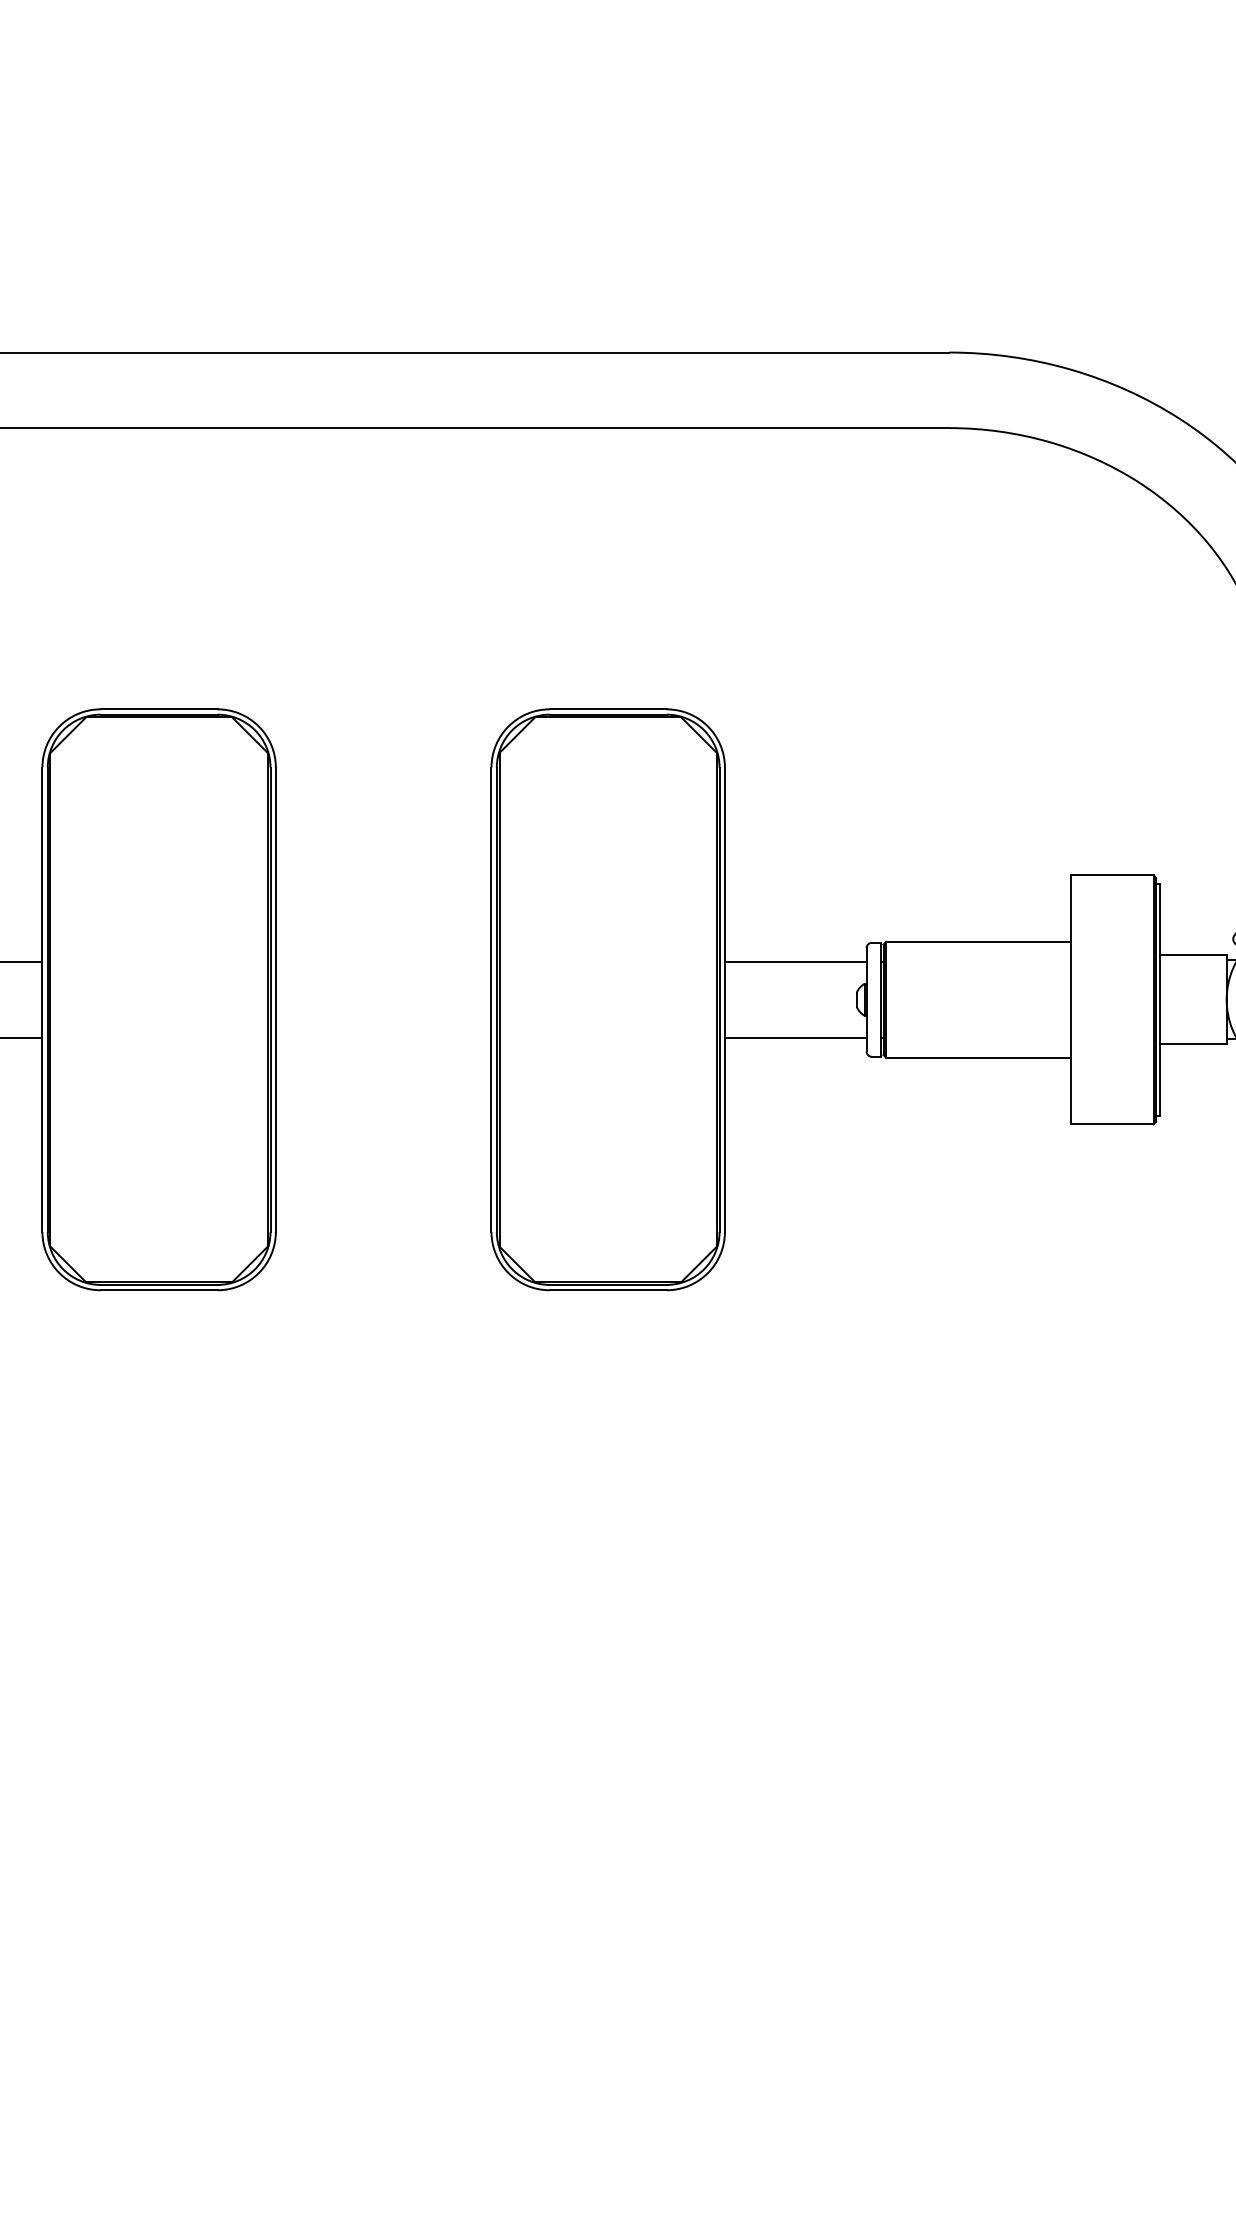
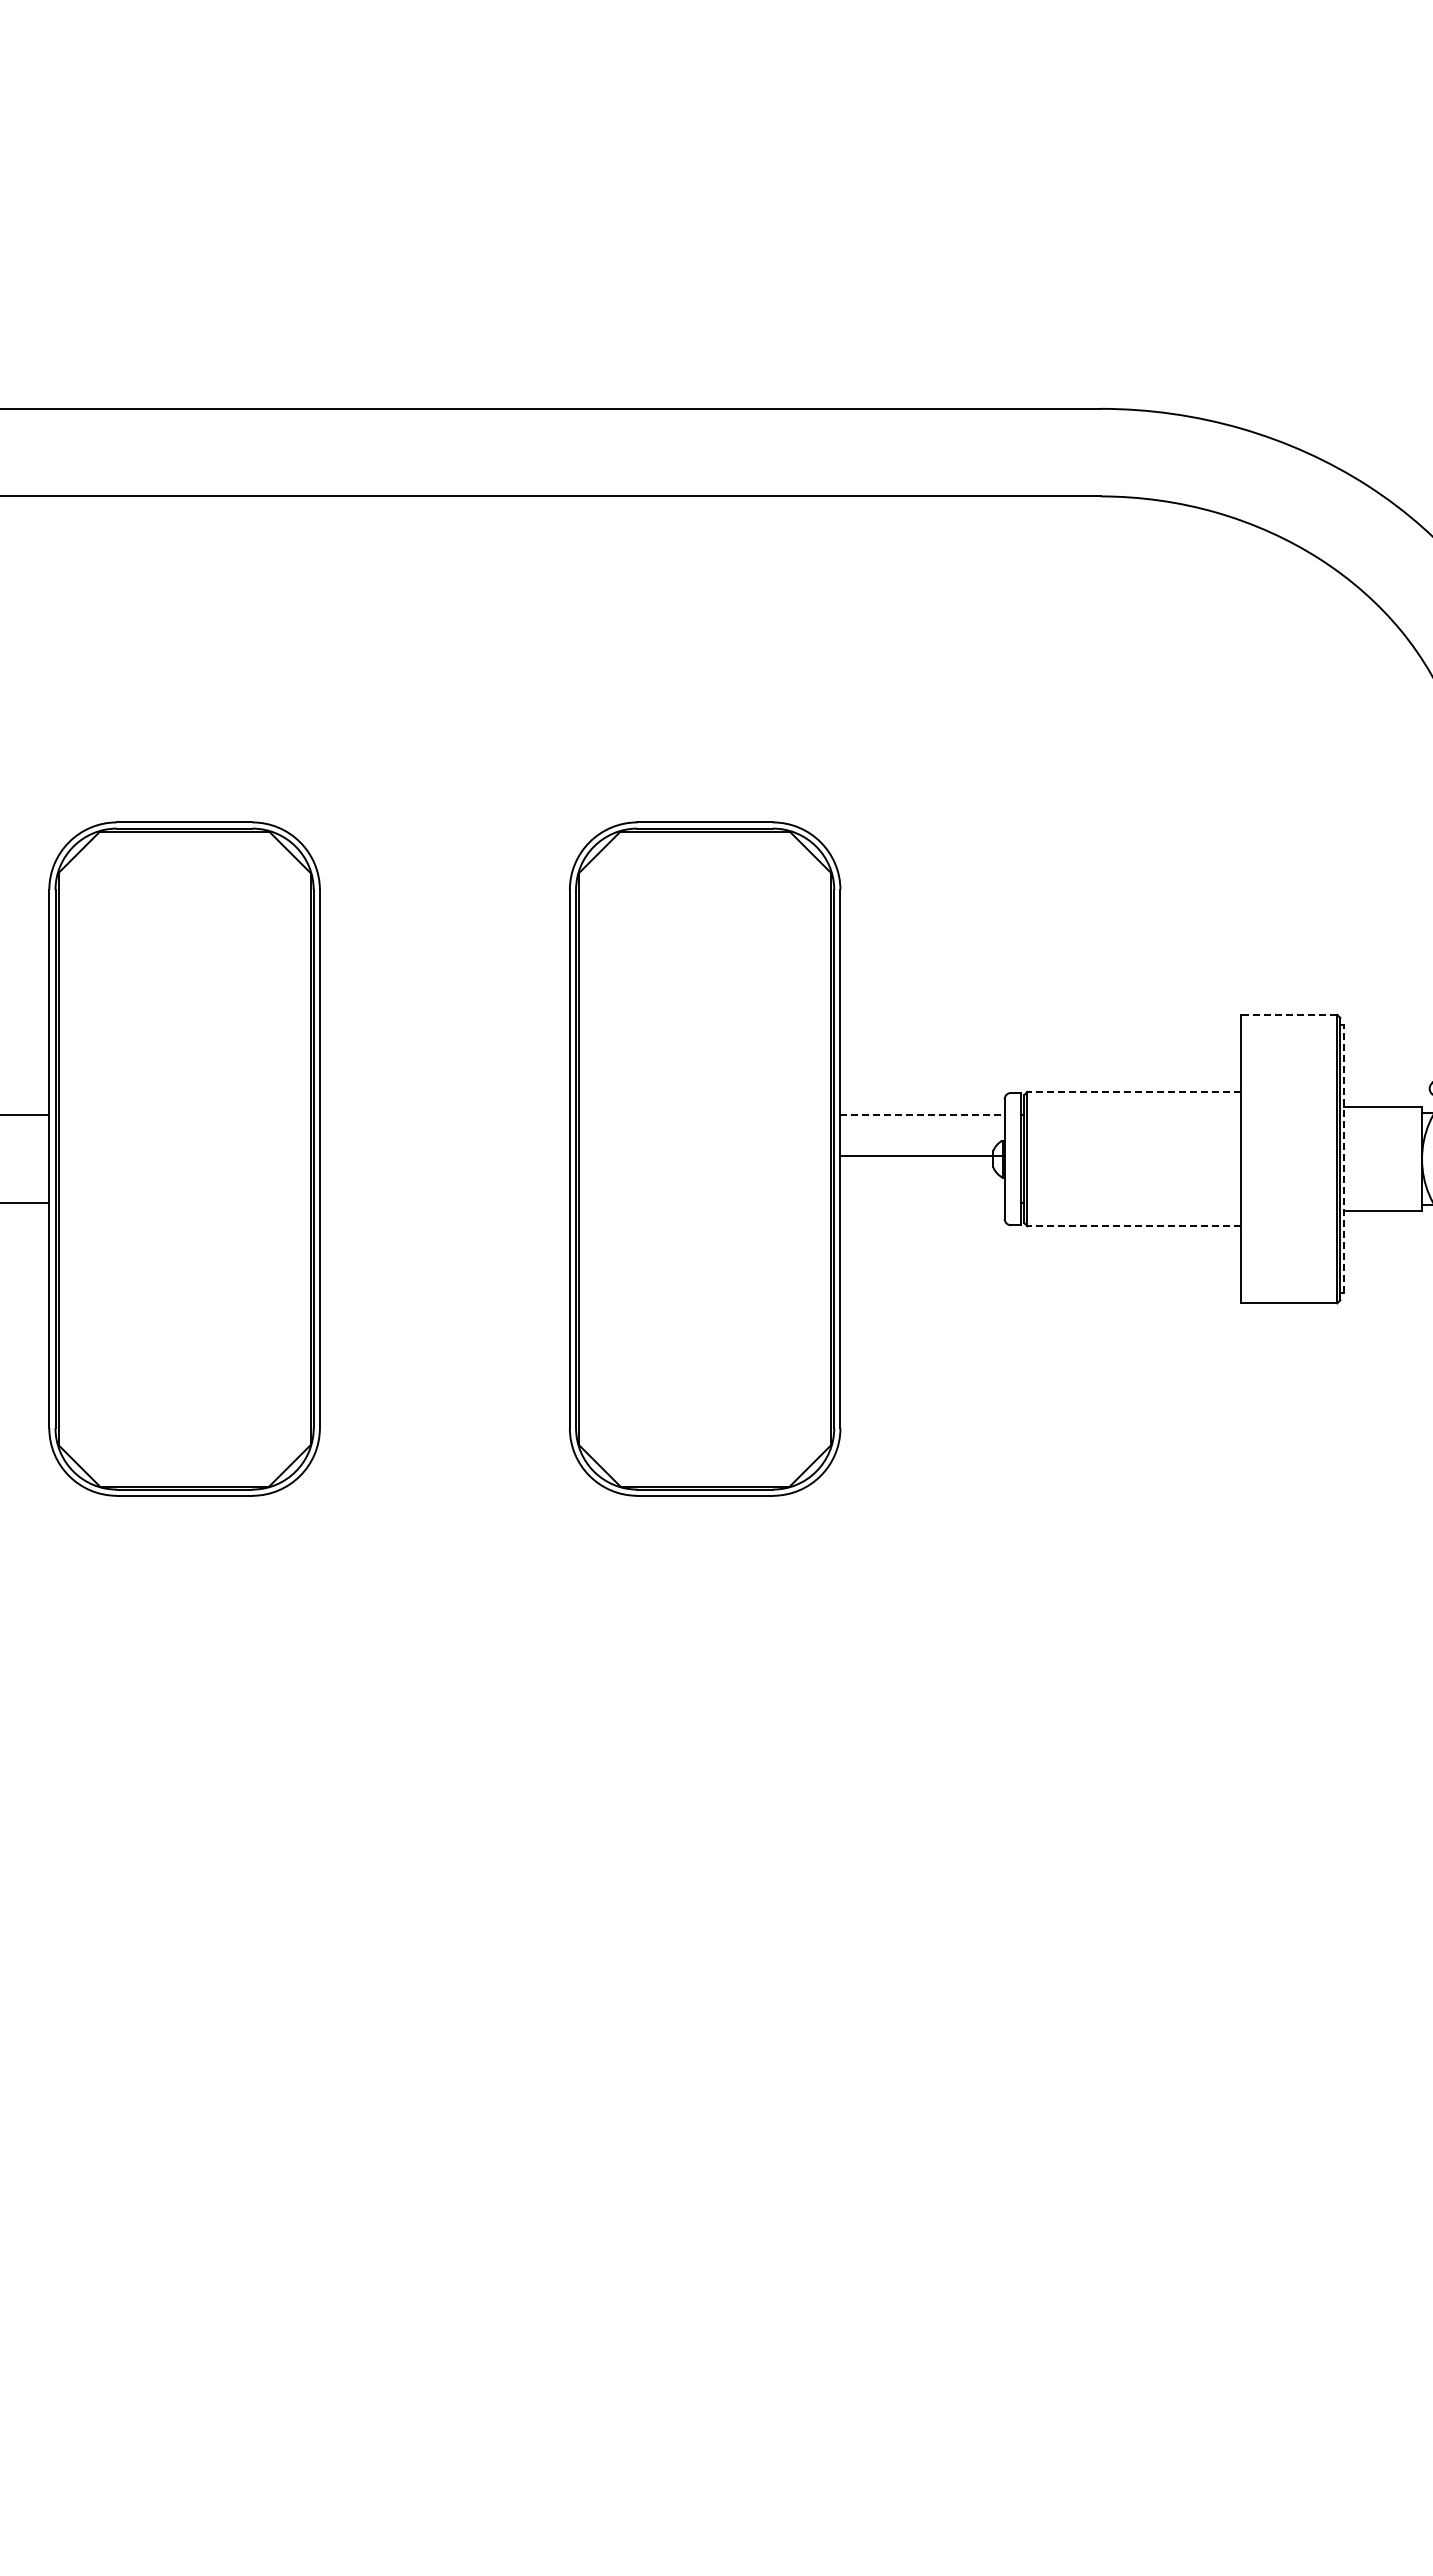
line: (1111, 875) -> (1288, 1014), solid -> dashed
line: (978, 941) -> (1134, 1091), solid -> dashed
line: (796, 962) -> (923, 1115), solid -> dashed
line: (1159, 999) -> (1344, 1158), solid -> dashed
line: (795, 1037) -> (922, 1155), moved
line: (978, 1057) -> (1134, 1226), solid -> dashed

